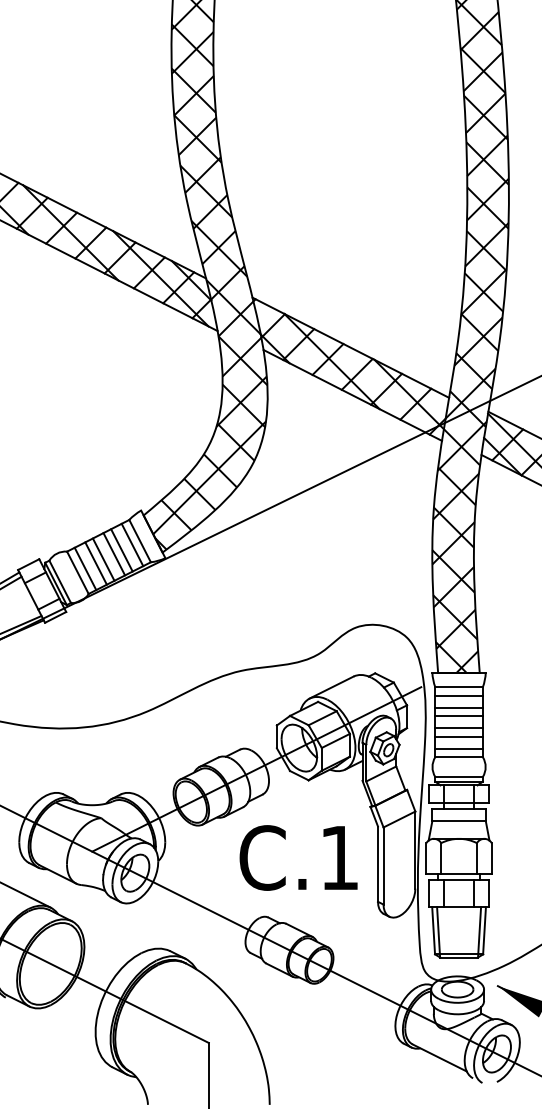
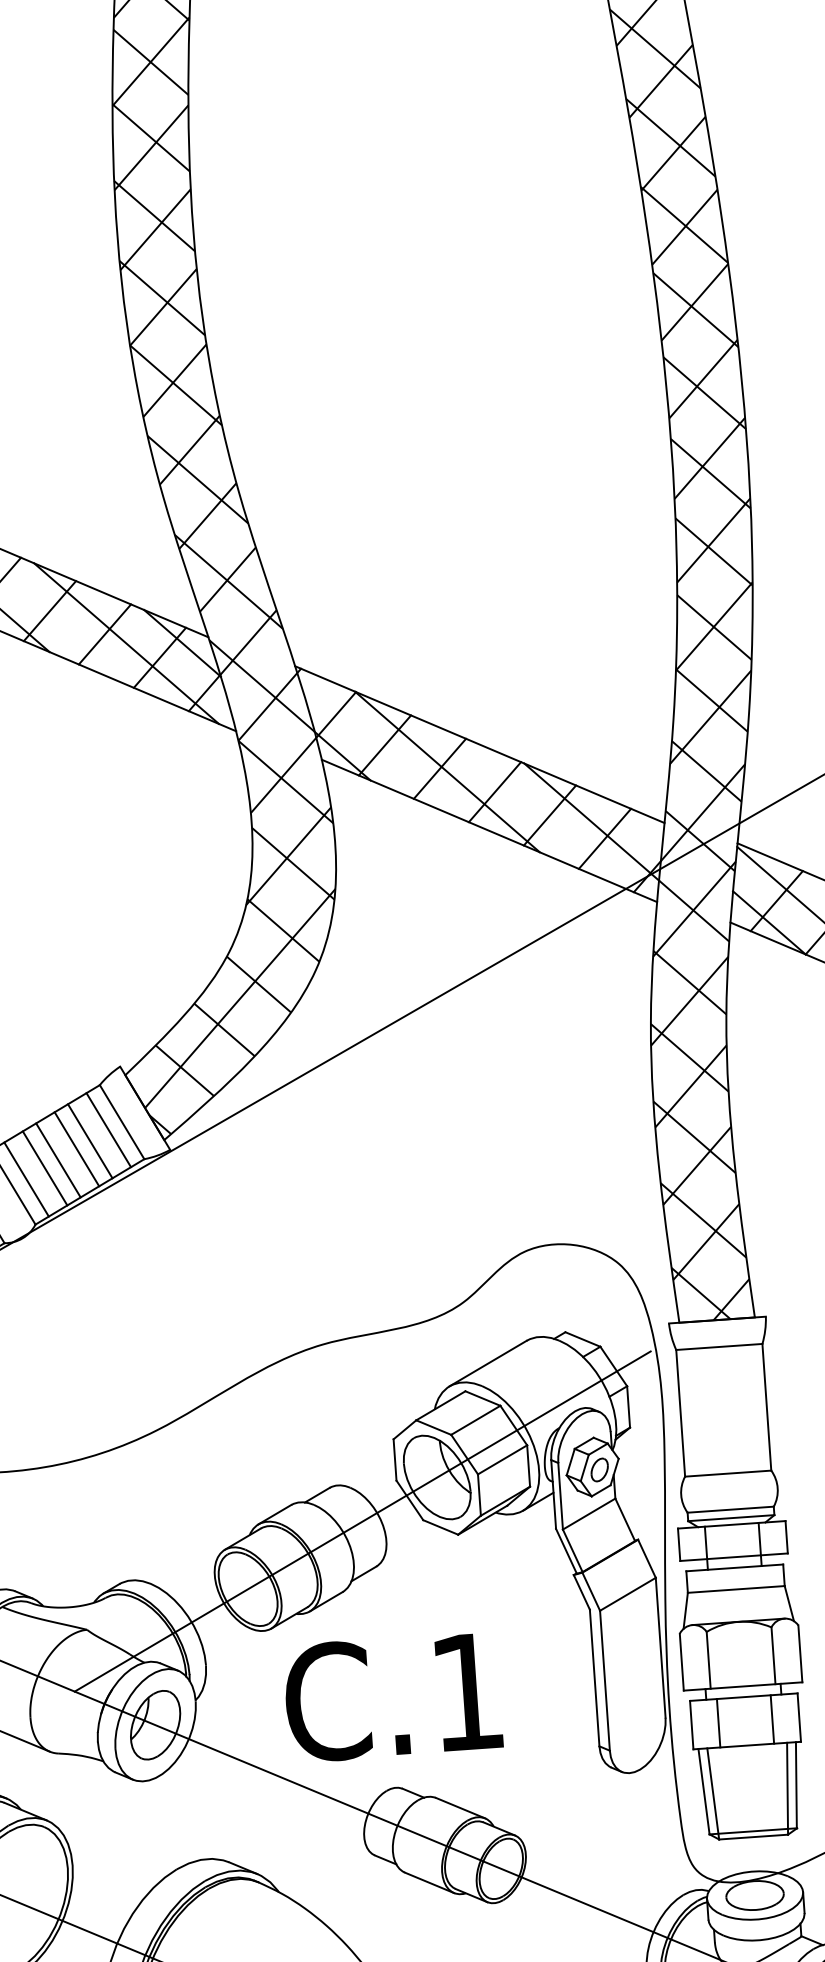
line: (458, 695) -> (719, 1361), removed
line: (458, 707) -> (720, 1383), removed
line: (458, 716) -> (721, 1399), removed
line: (458, 728) -> (723, 1421), removed
line: (458, 736) -> (724, 1436), removed
line: (458, 748) -> (726, 1458), removed
text: (298, 857) -> (392, 1696), moved

